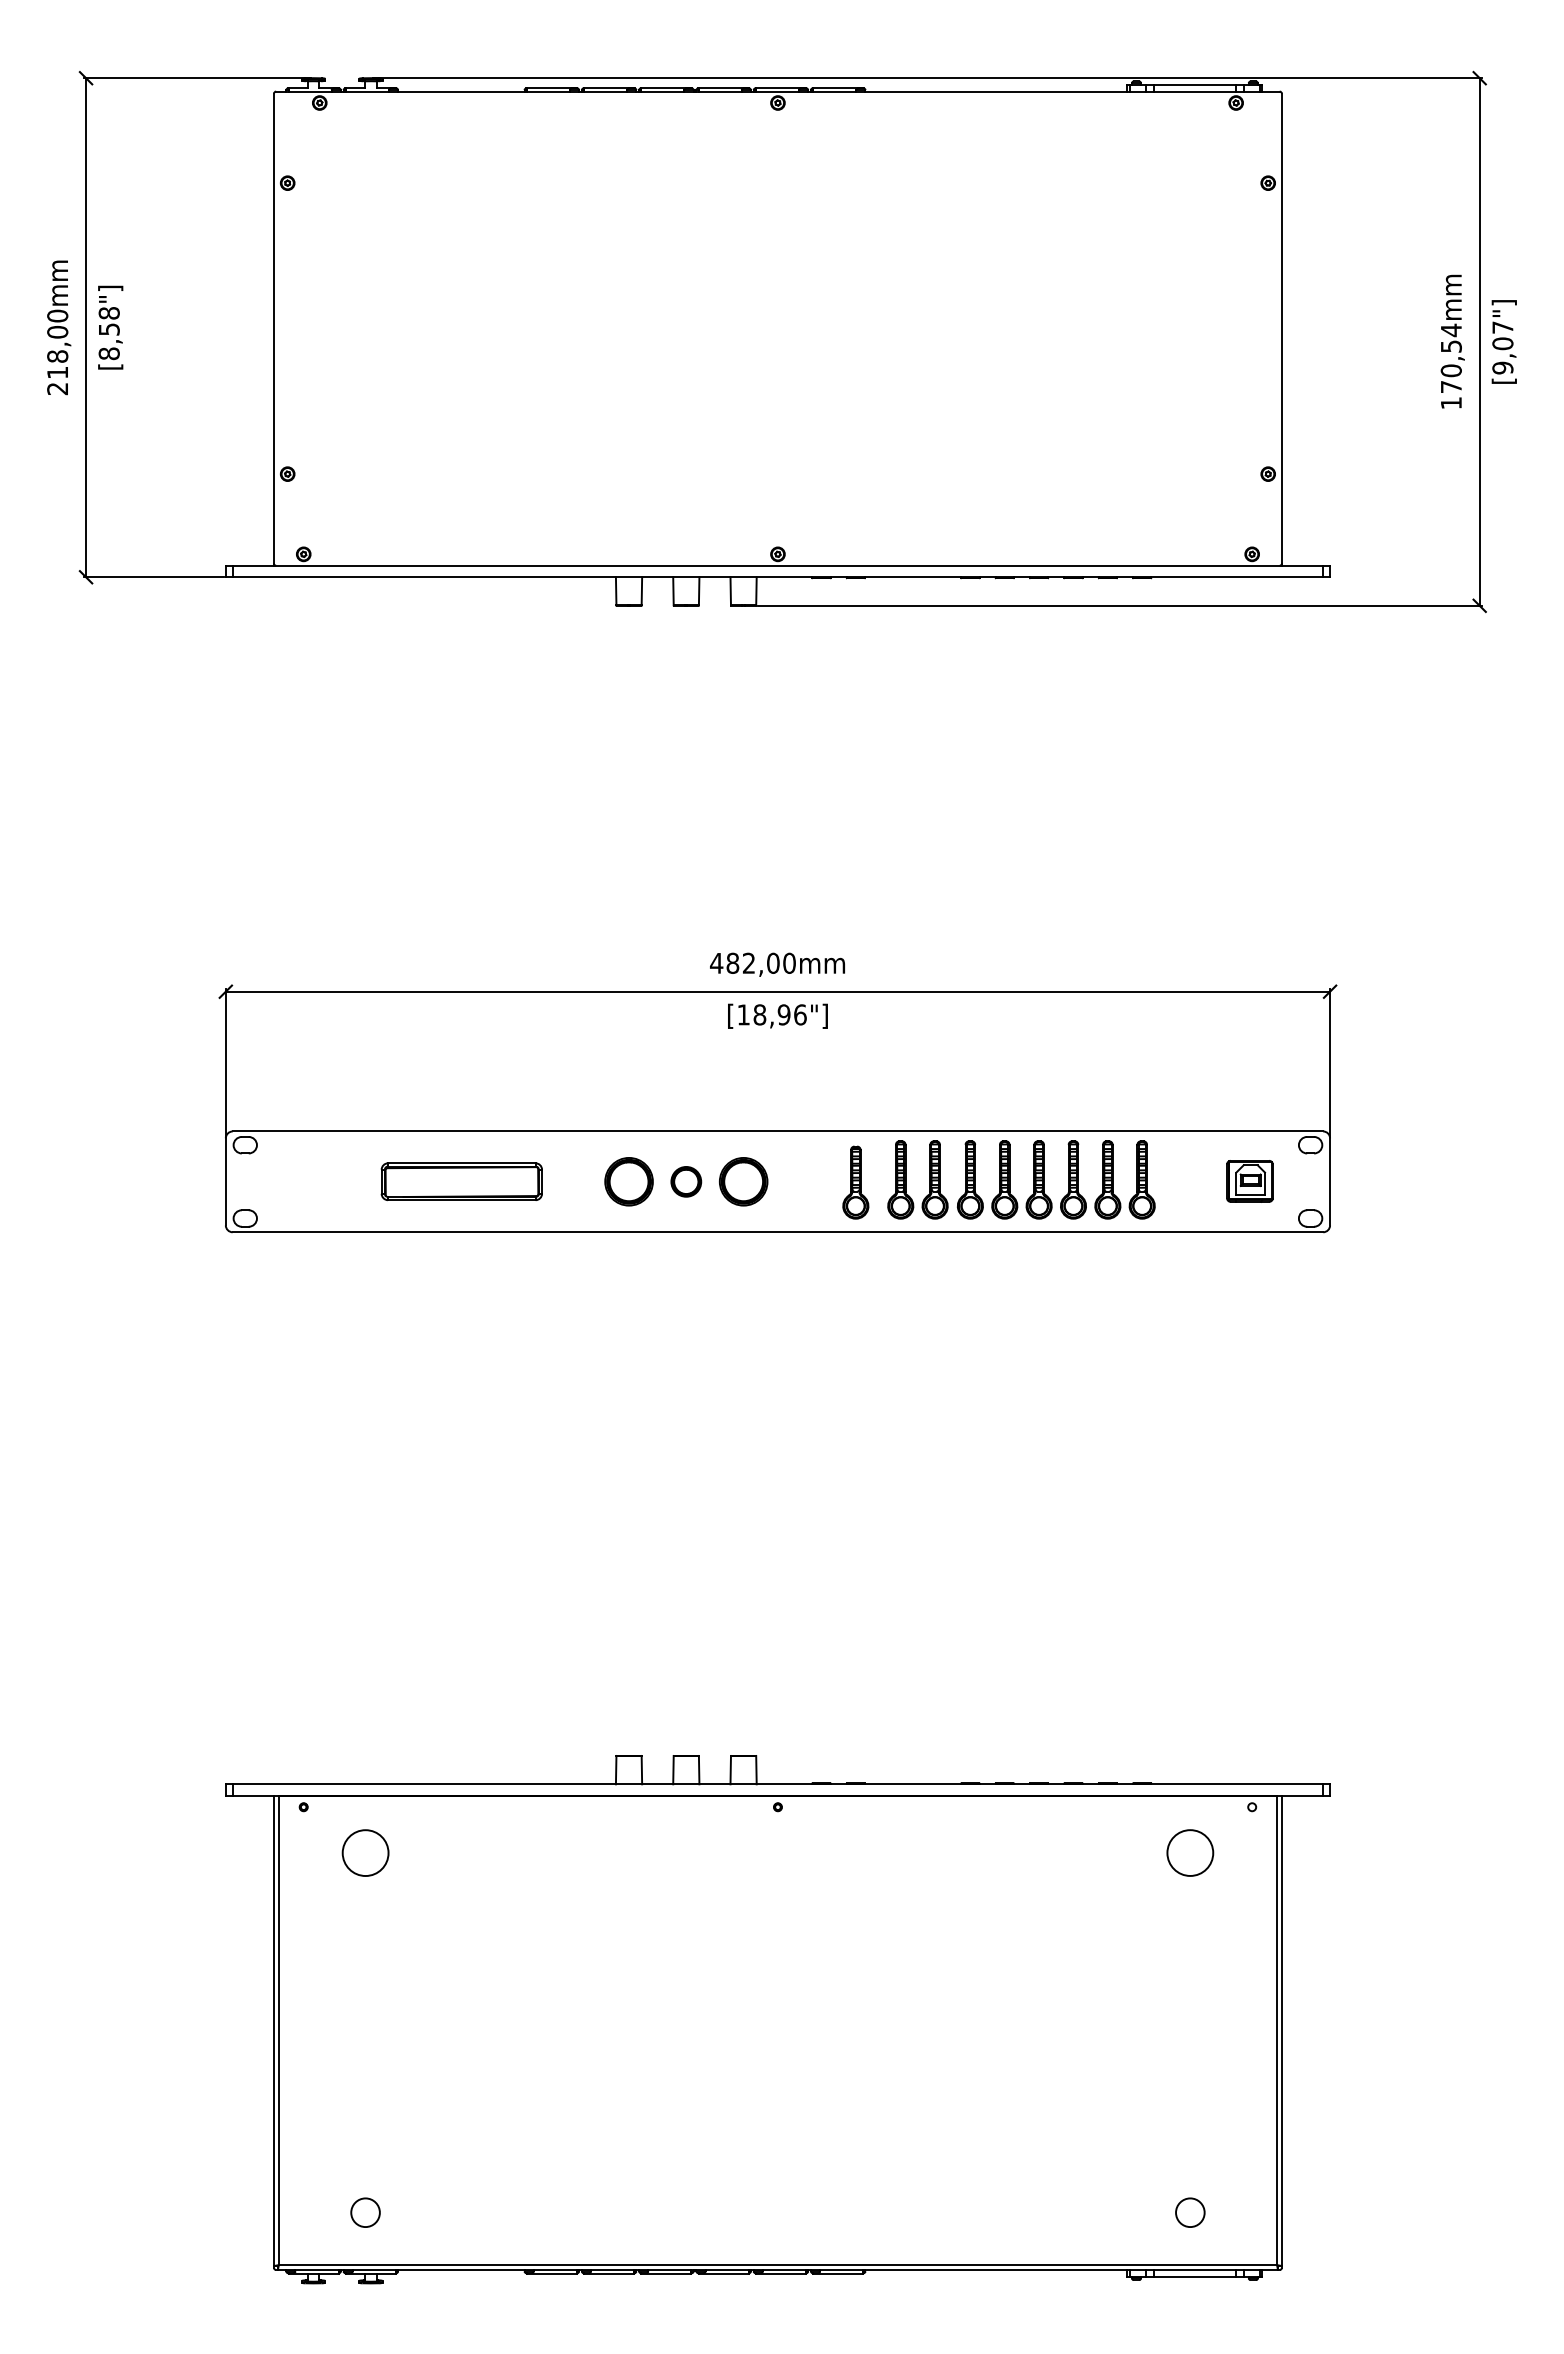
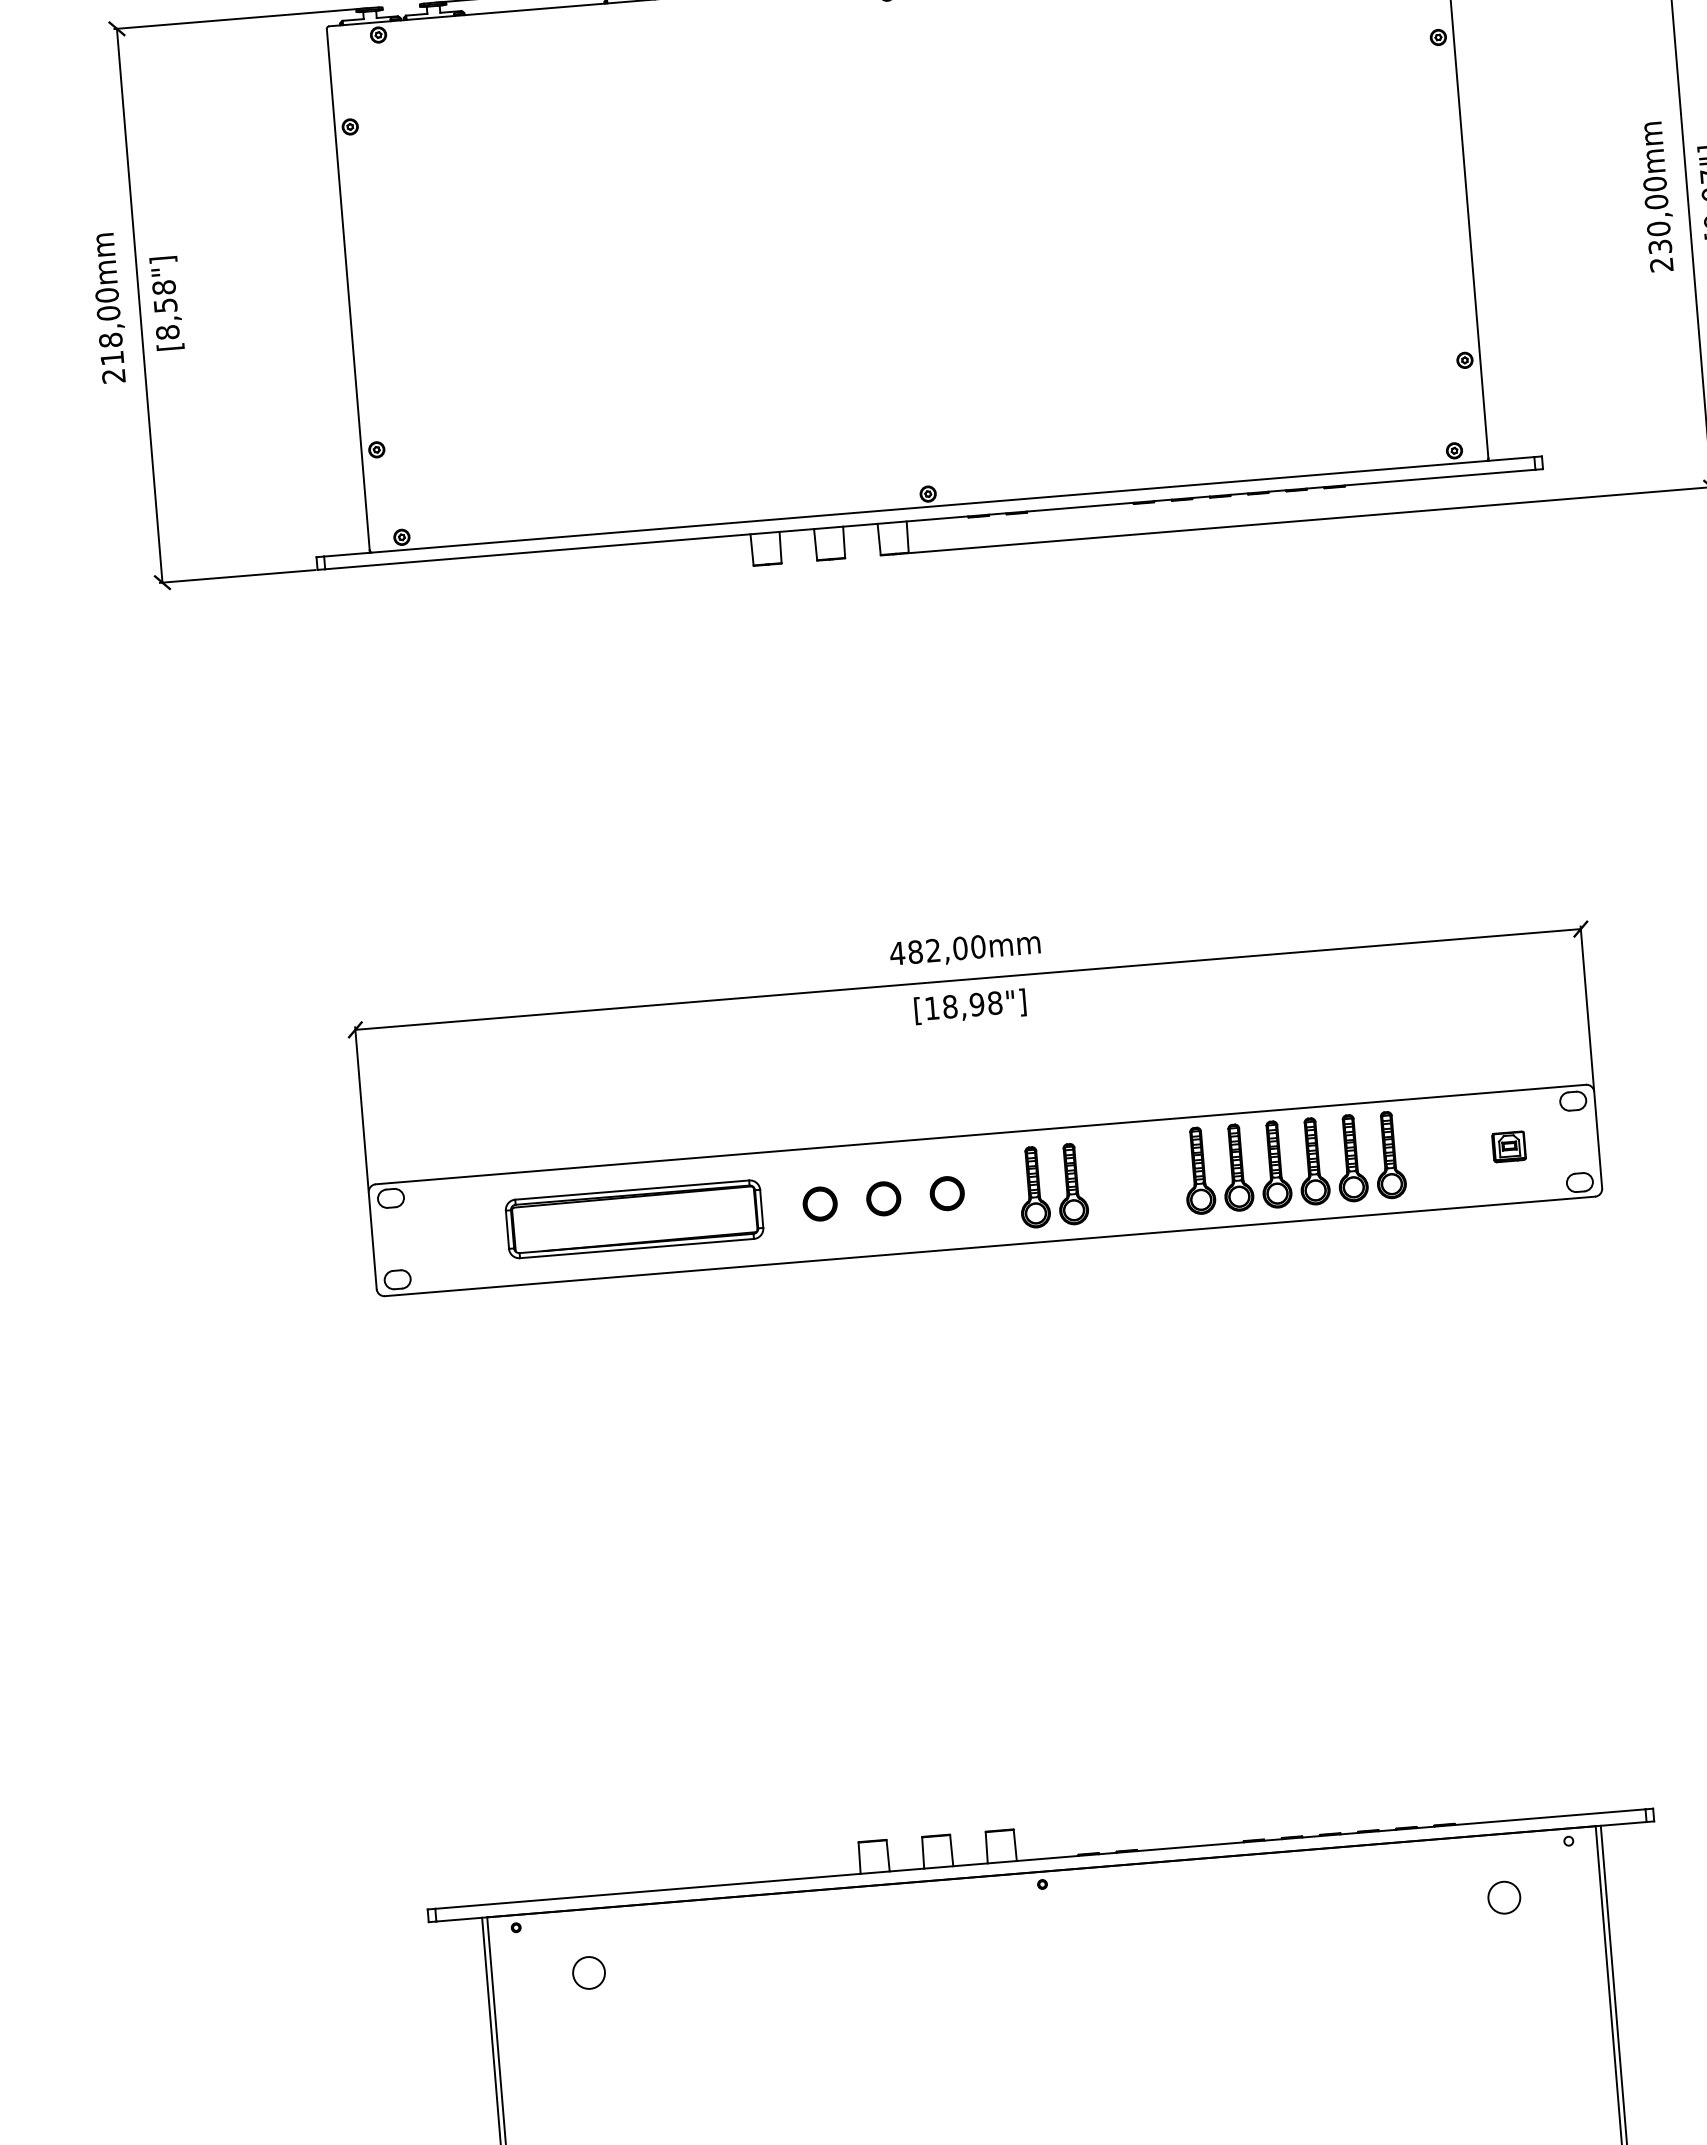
text: (1450, 366) -> (1657, 224), 170,54mm -> 230,00mm
text: (800, 1014) -> (995, 1002), [18,96"] -> [18,98"]
part: (906, 1179) -> (1127, 1176), removed
part: (461, 1181) -> (634, 1218), size x1.43
part: (628, 1181) -> (819, 1203), size x0.62
part: (743, 1181) -> (947, 1193), size x0.62
part: (1249, 1181) -> (1508, 1147), size x0.62
part: (821, 1182) -> (1033, 1187), added
circle: (365, 1852) -> (588, 1972), size x0.62
circle: (1190, 1852) -> (1504, 1897), size x0.62

